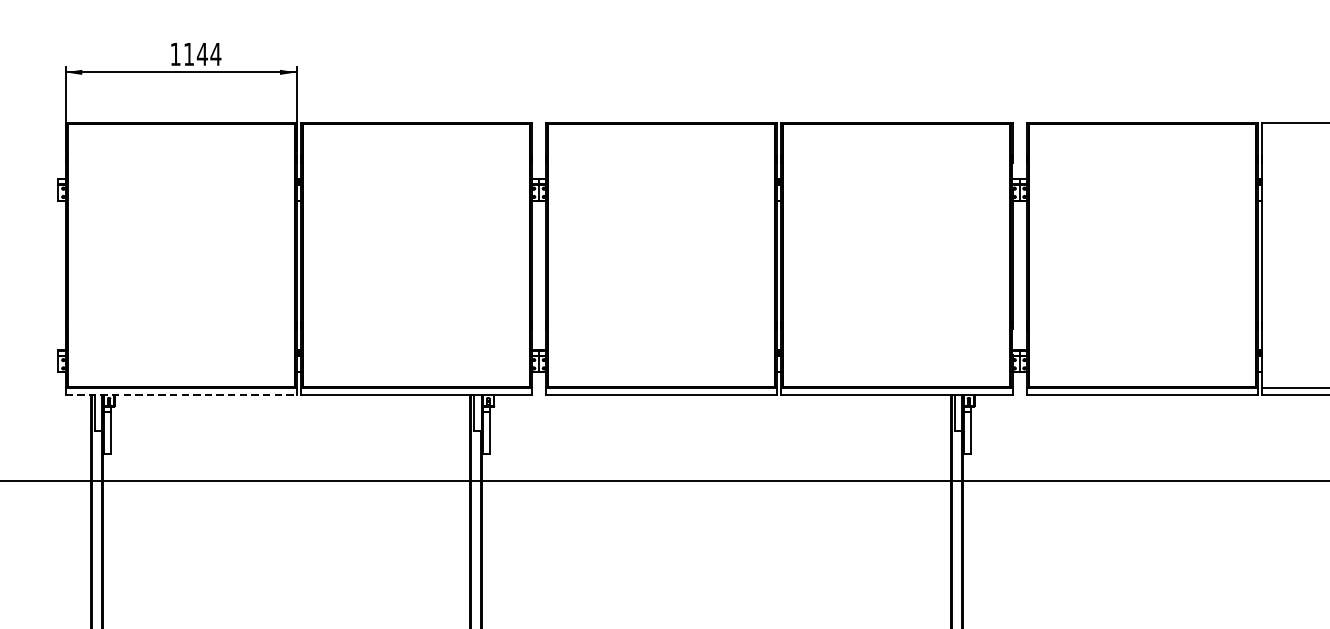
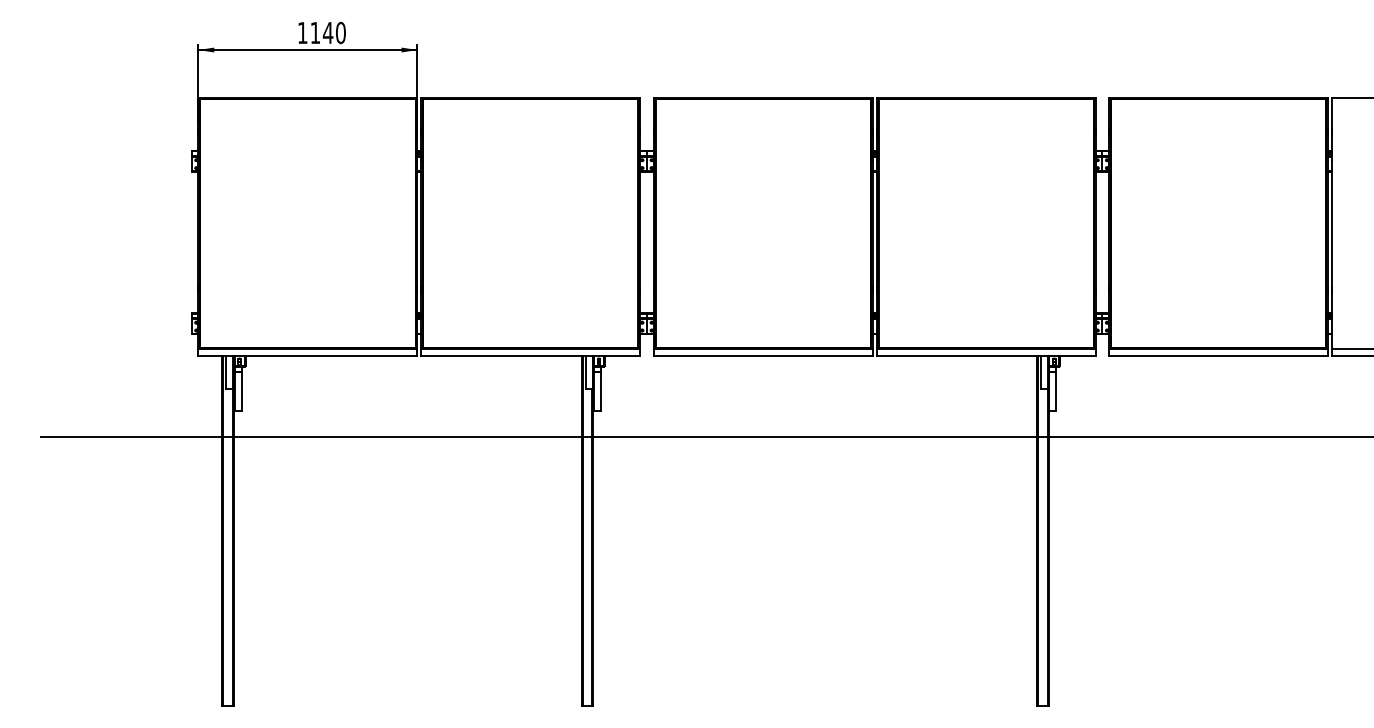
text: (215, 53) -> (340, 32), 1144 -> 1140
line: (180, 394) -> (307, 355), dashed -> solid

